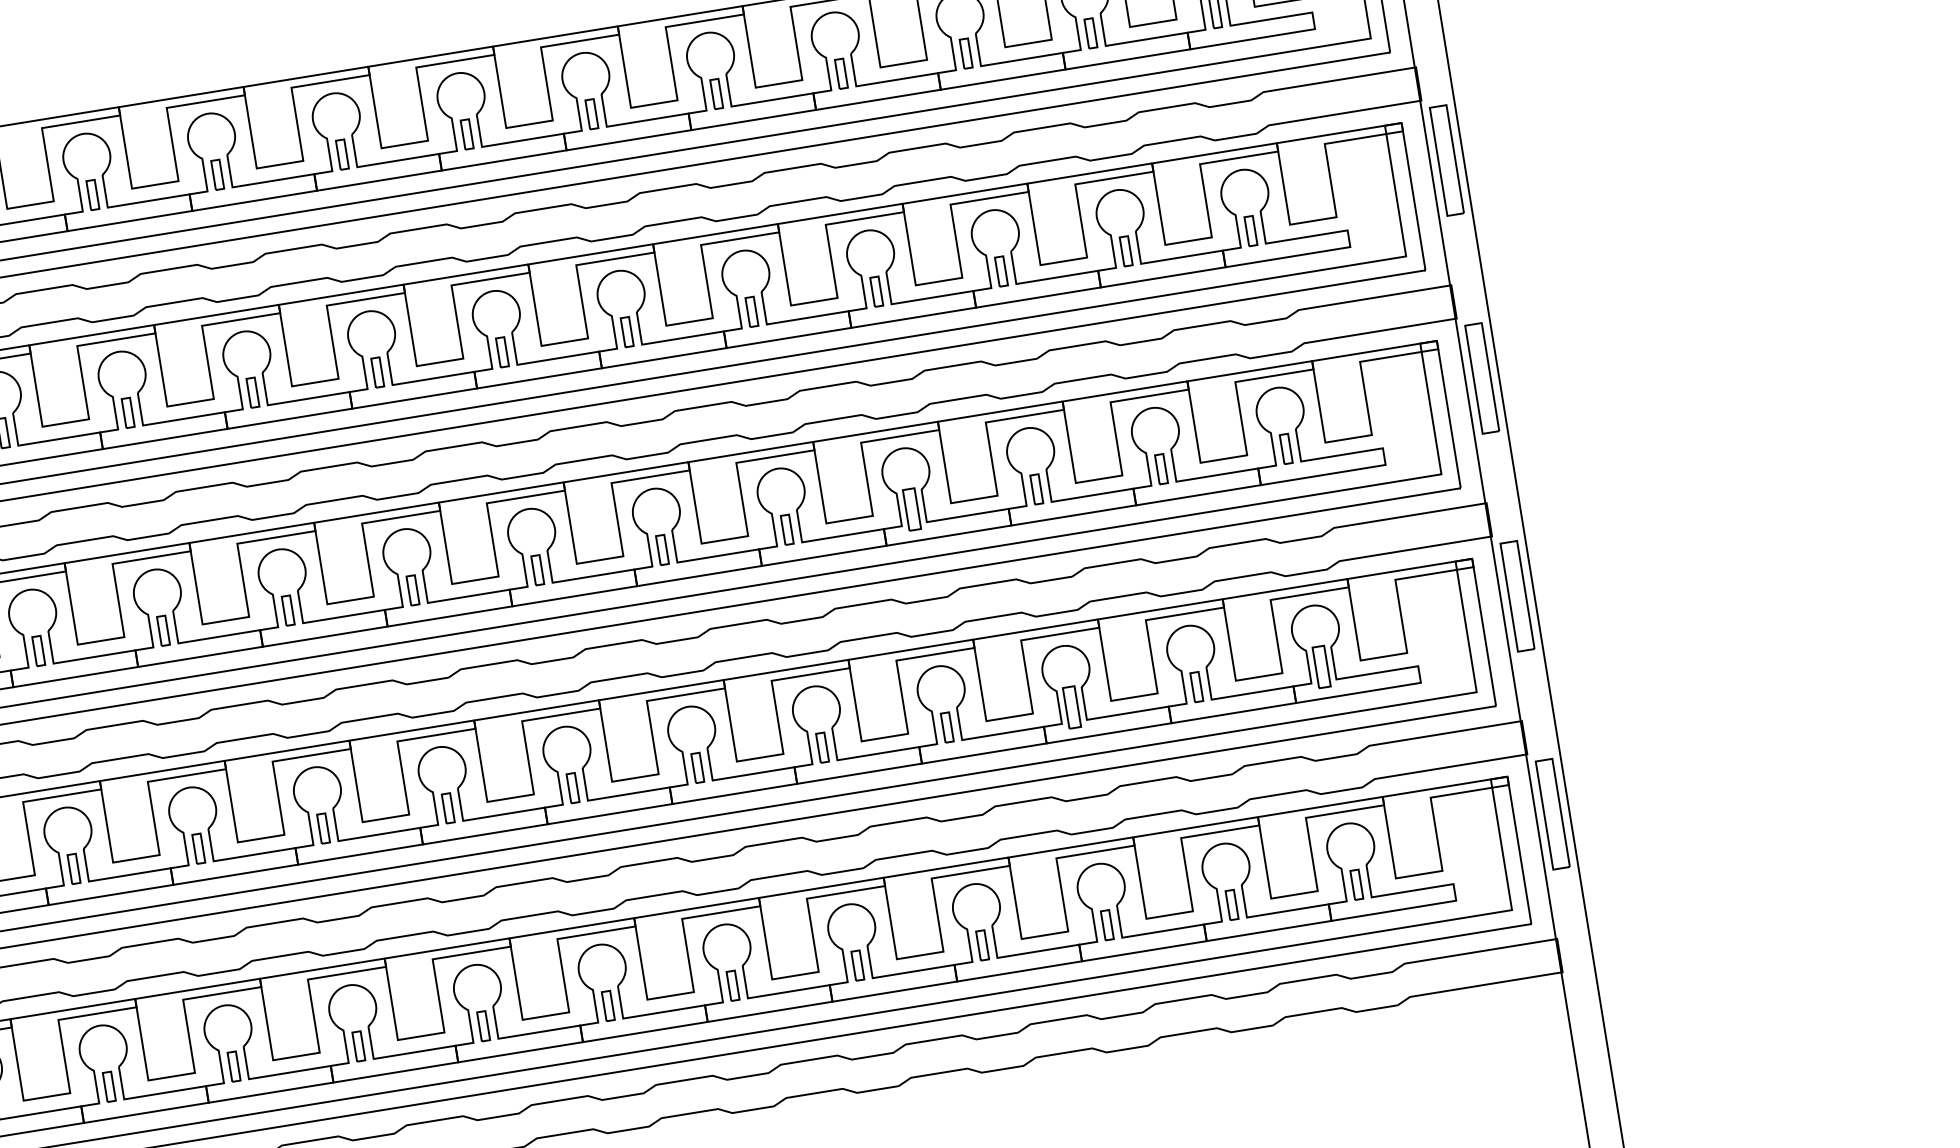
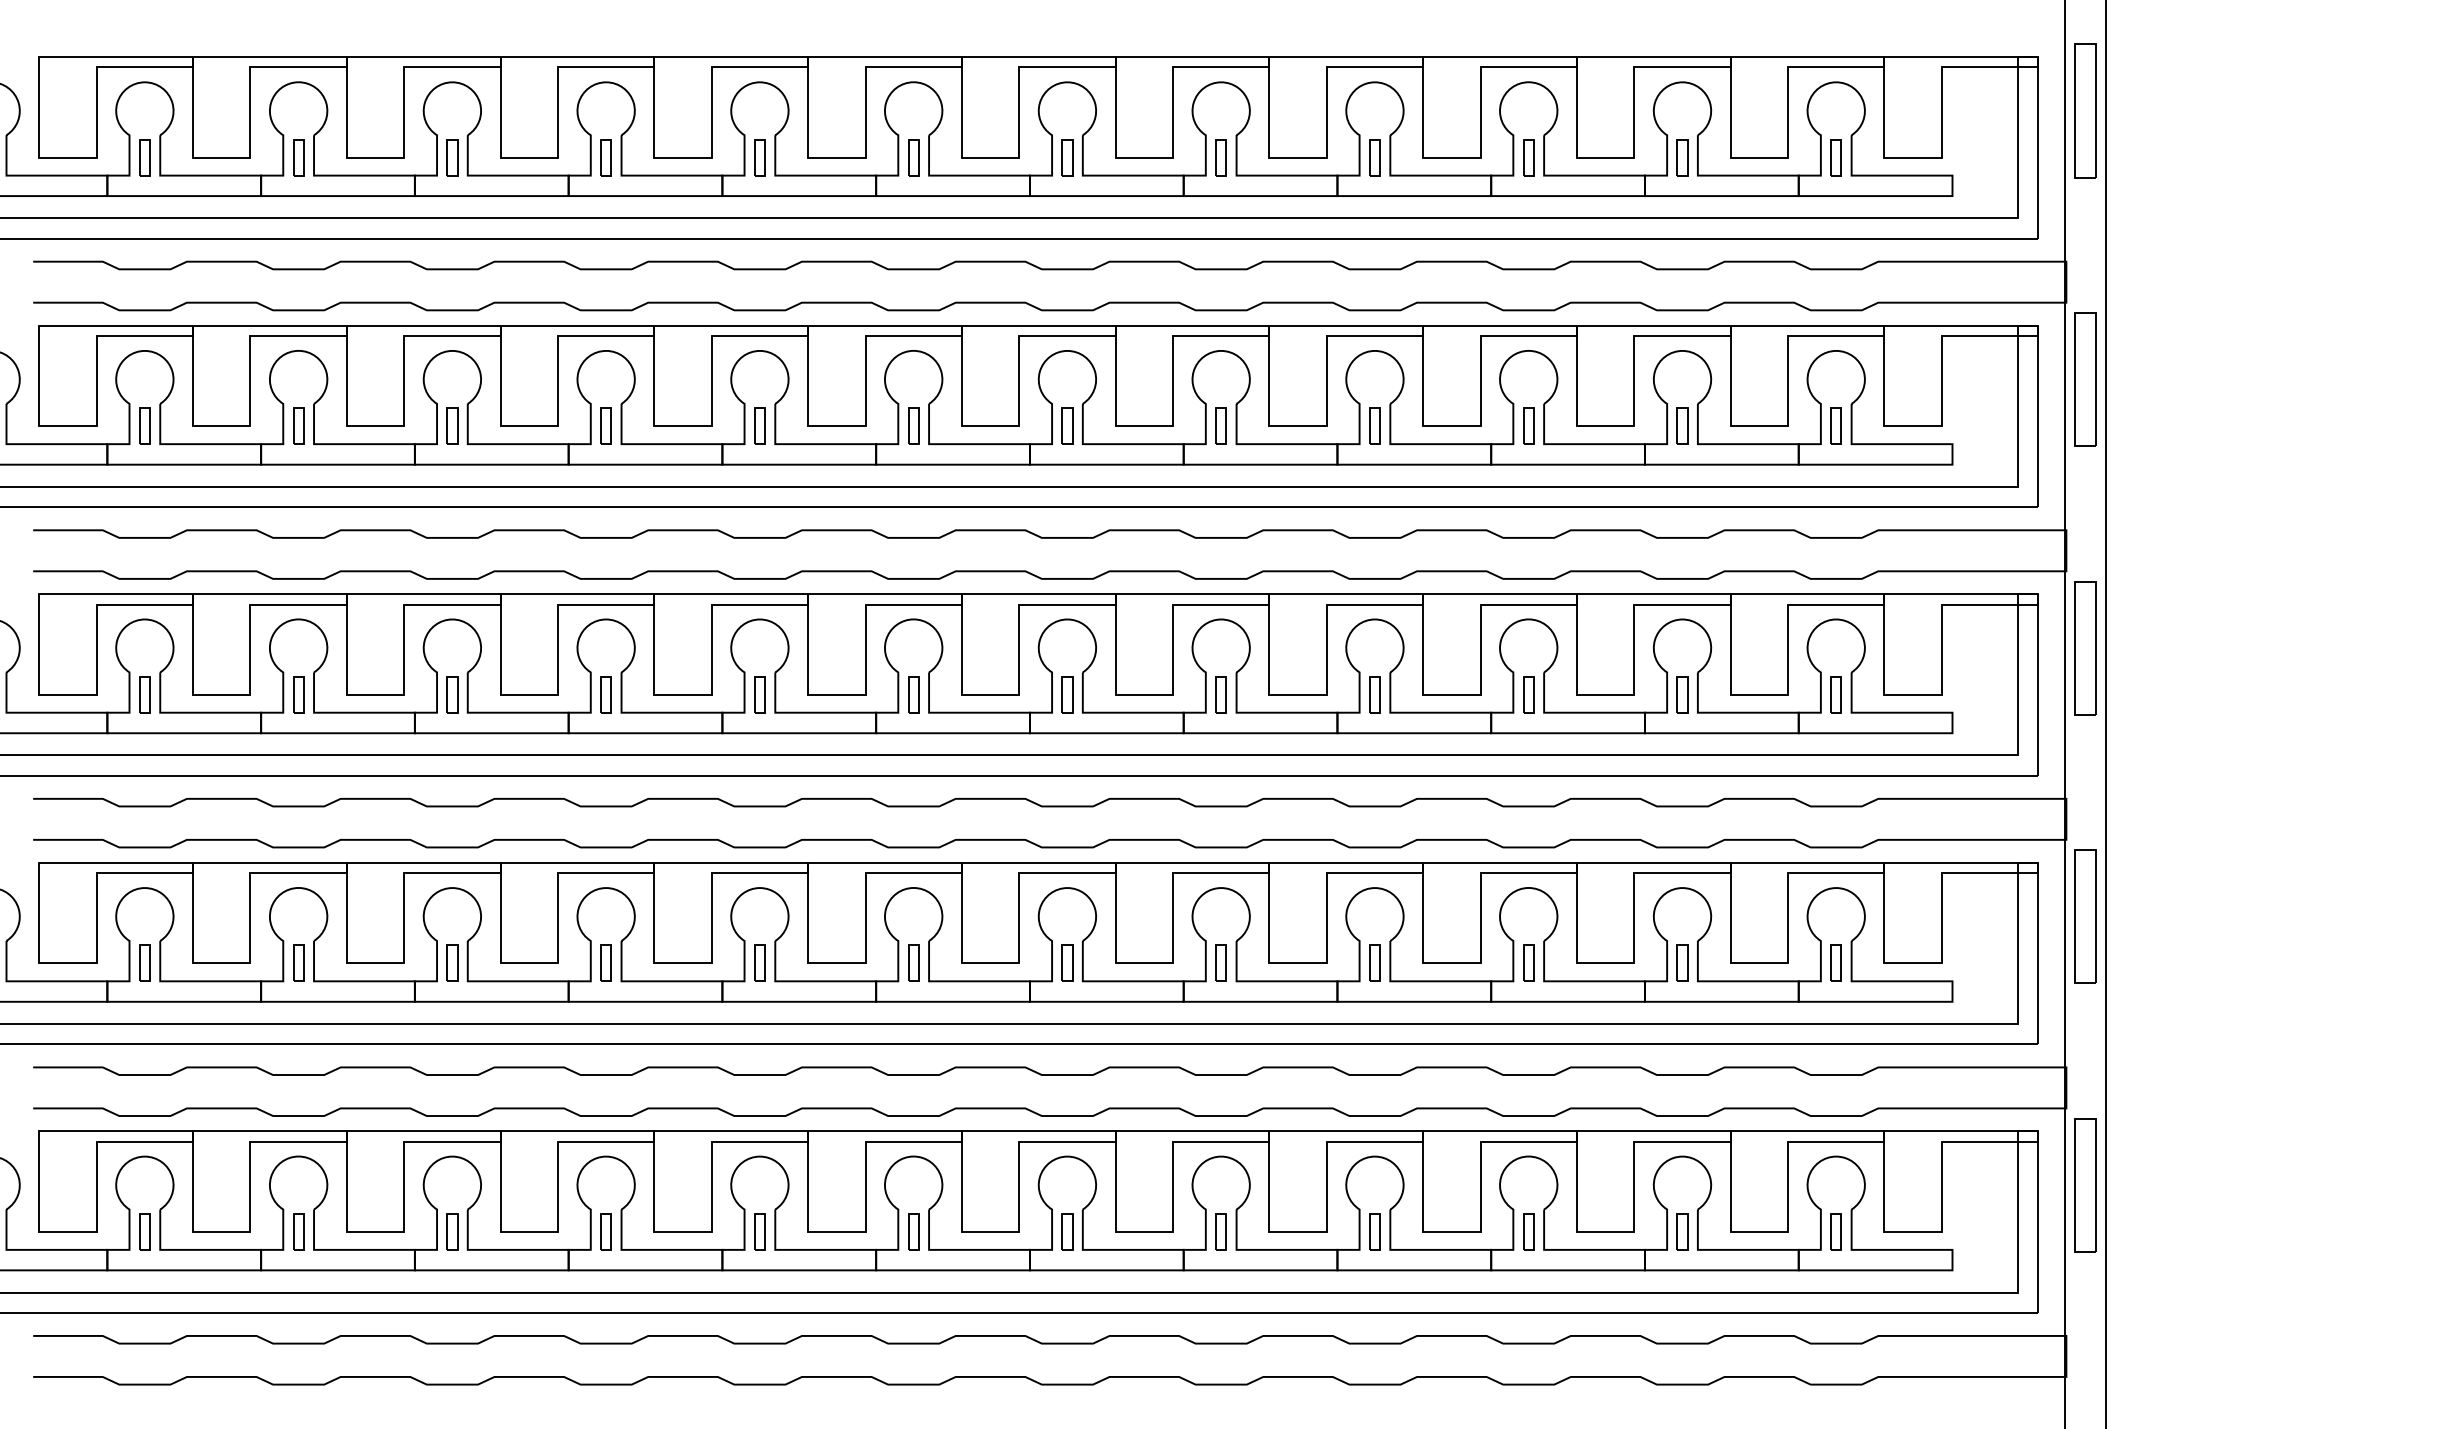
part: (911, 509) -> (1374, 694), size x0.71
part: (1320, 666) -> (1835, 962), size x0.71
part: (1071, 706) -> (1528, 962), size x0.71

